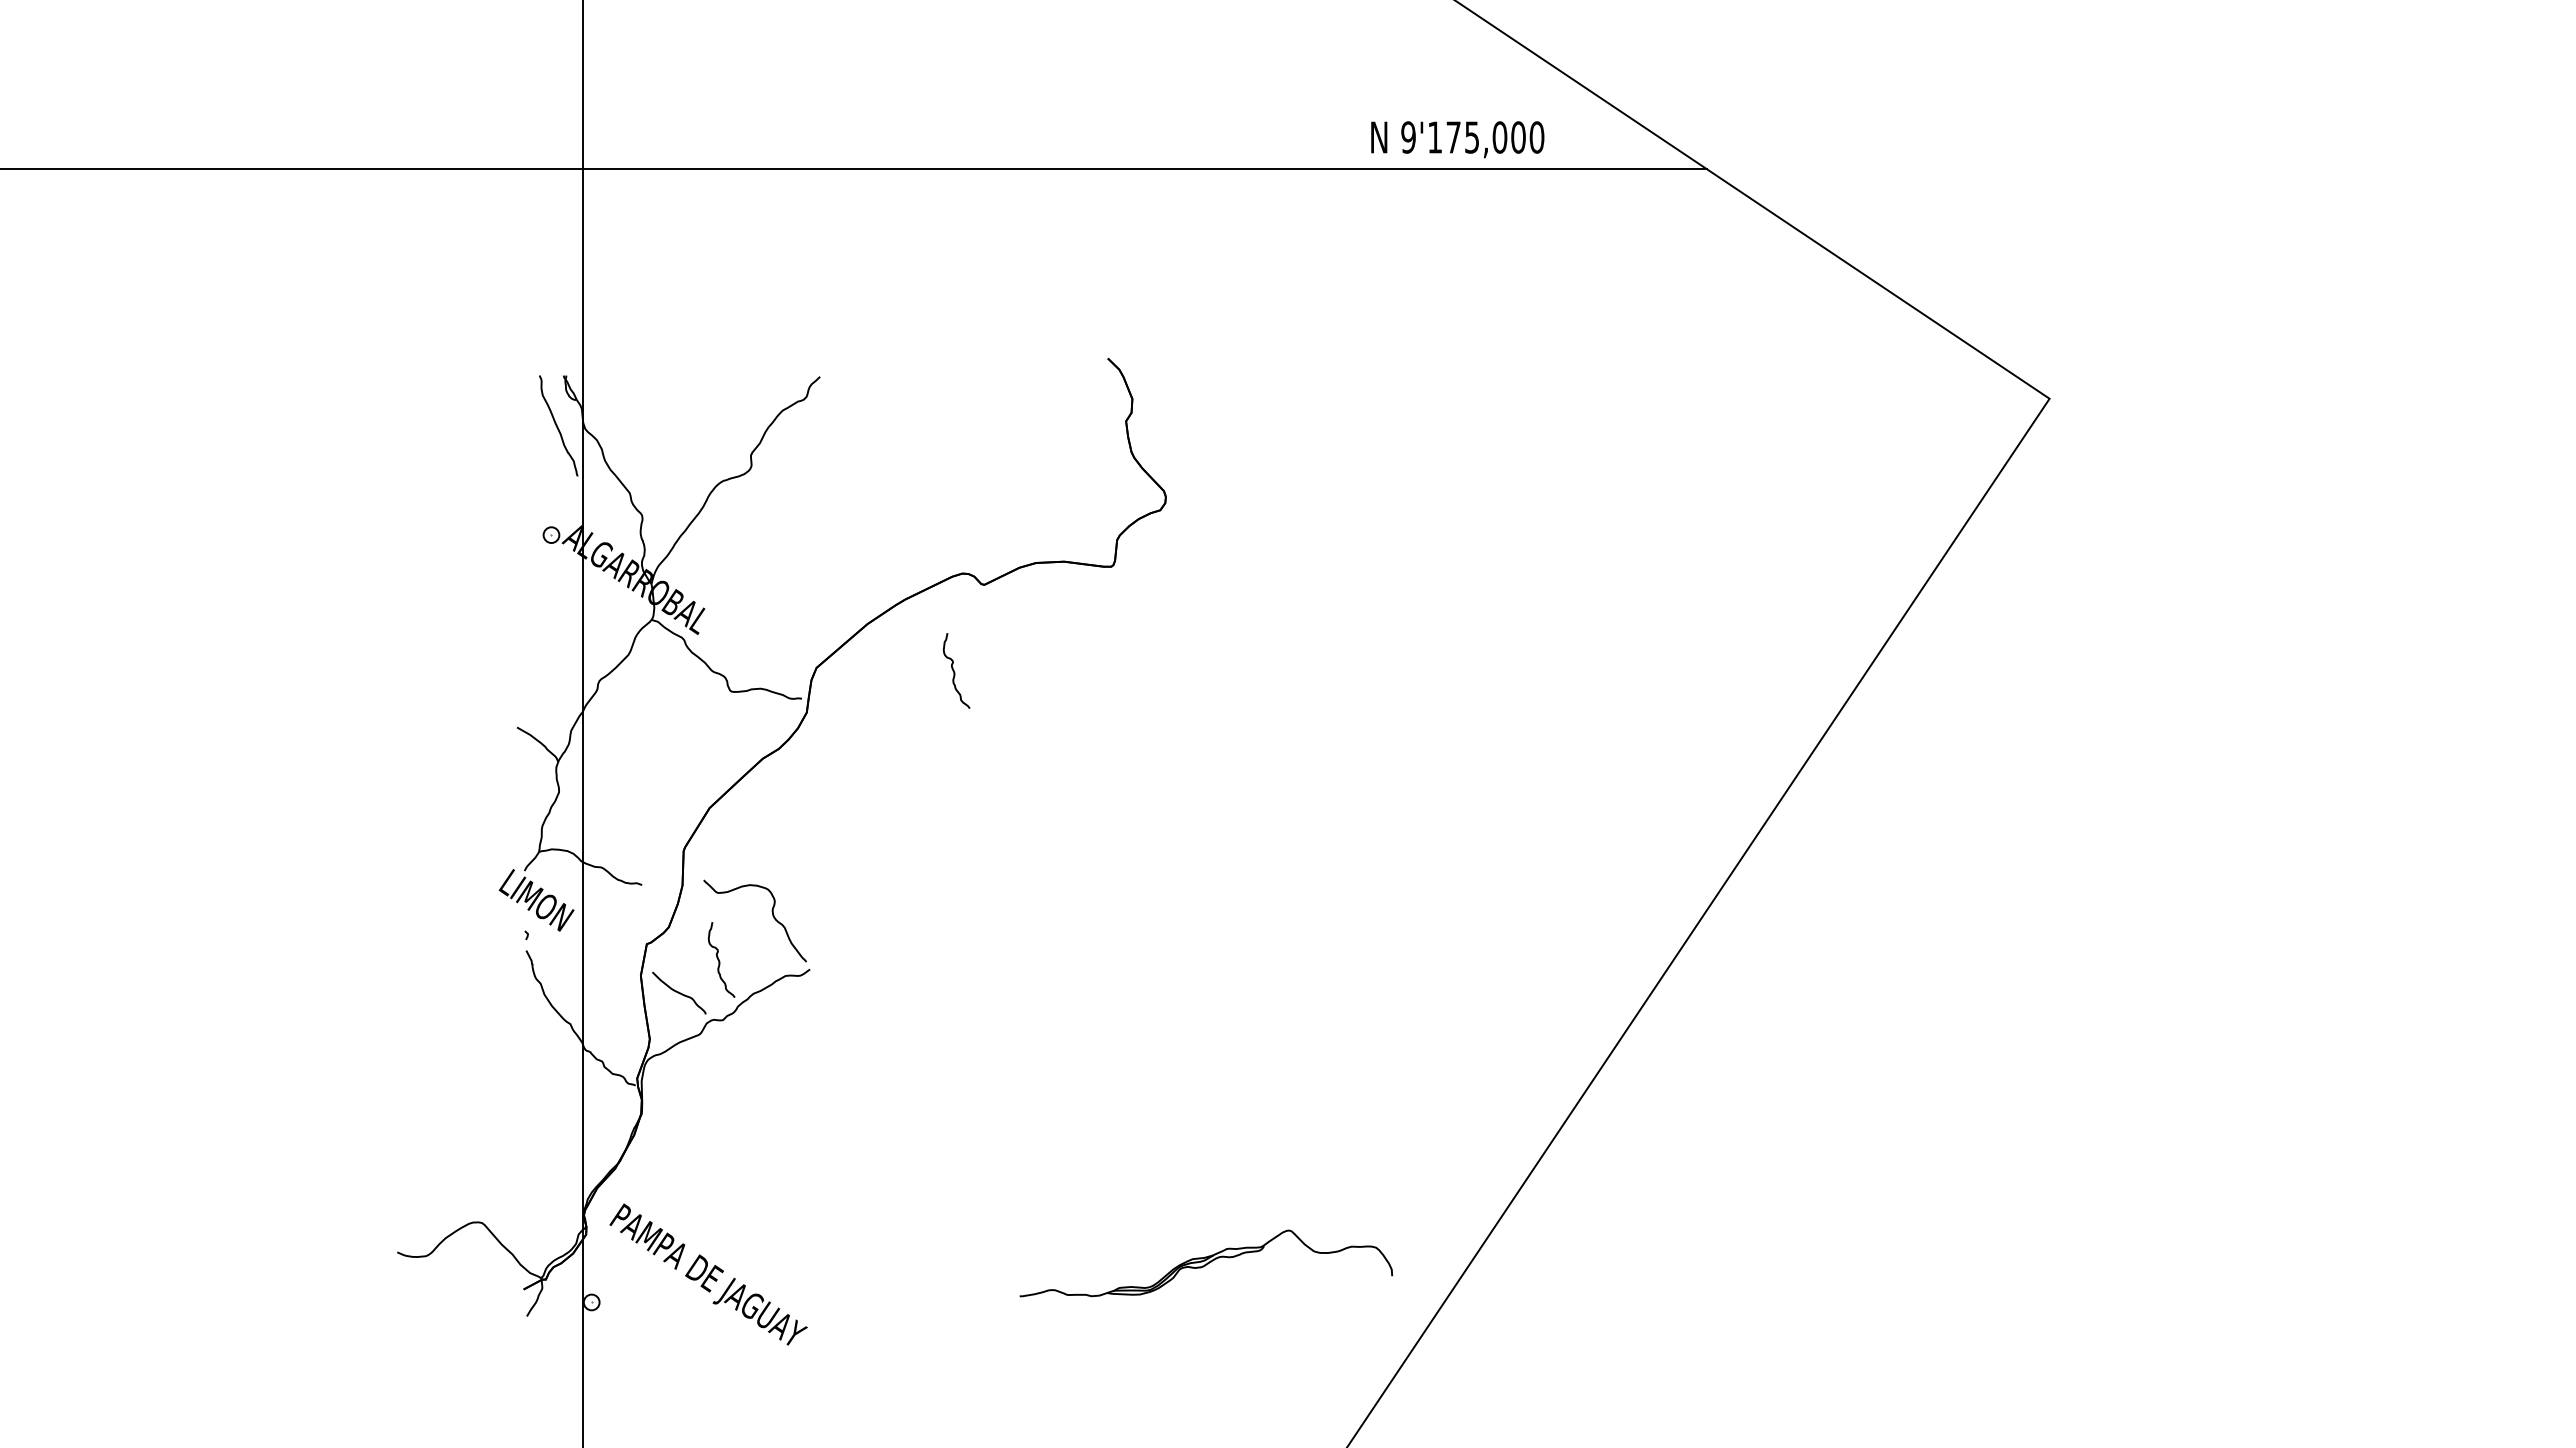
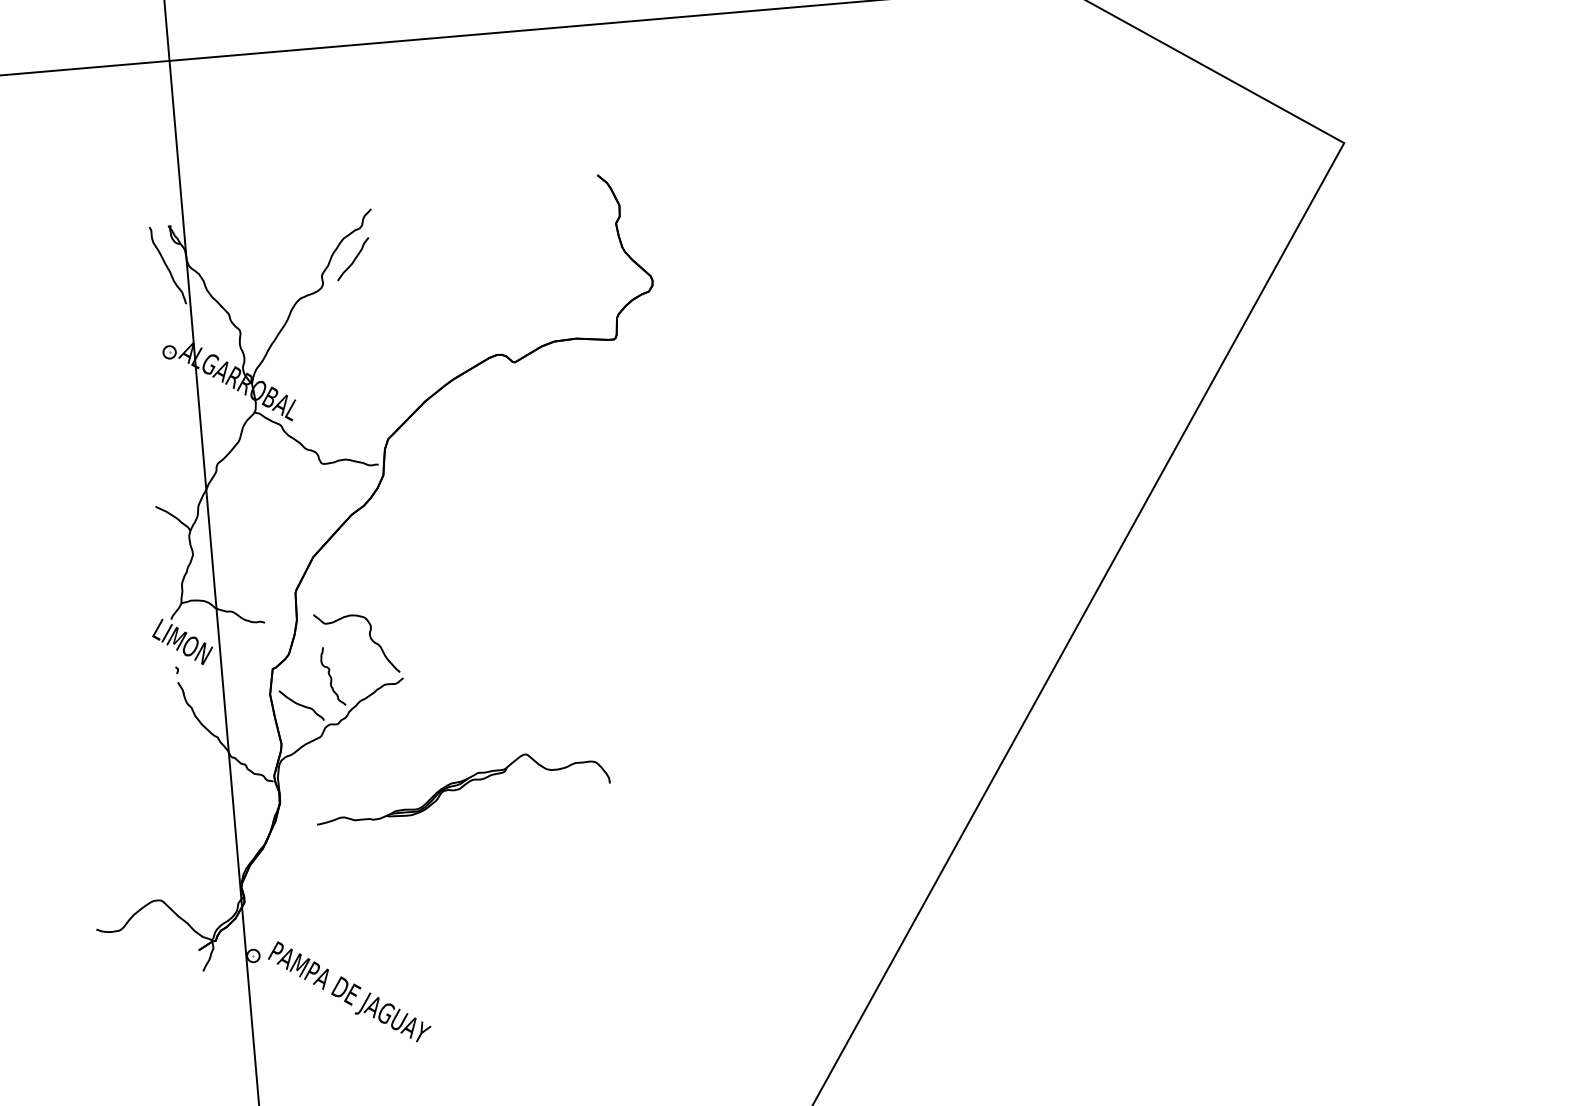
curve: (793, 437) -> (354, 258), added
curve: (954, 670) -> (497, 432), removed
part: (1206, 1263) -> (462, 786), moved
text: (708, 1274) -> (349, 991), moved

